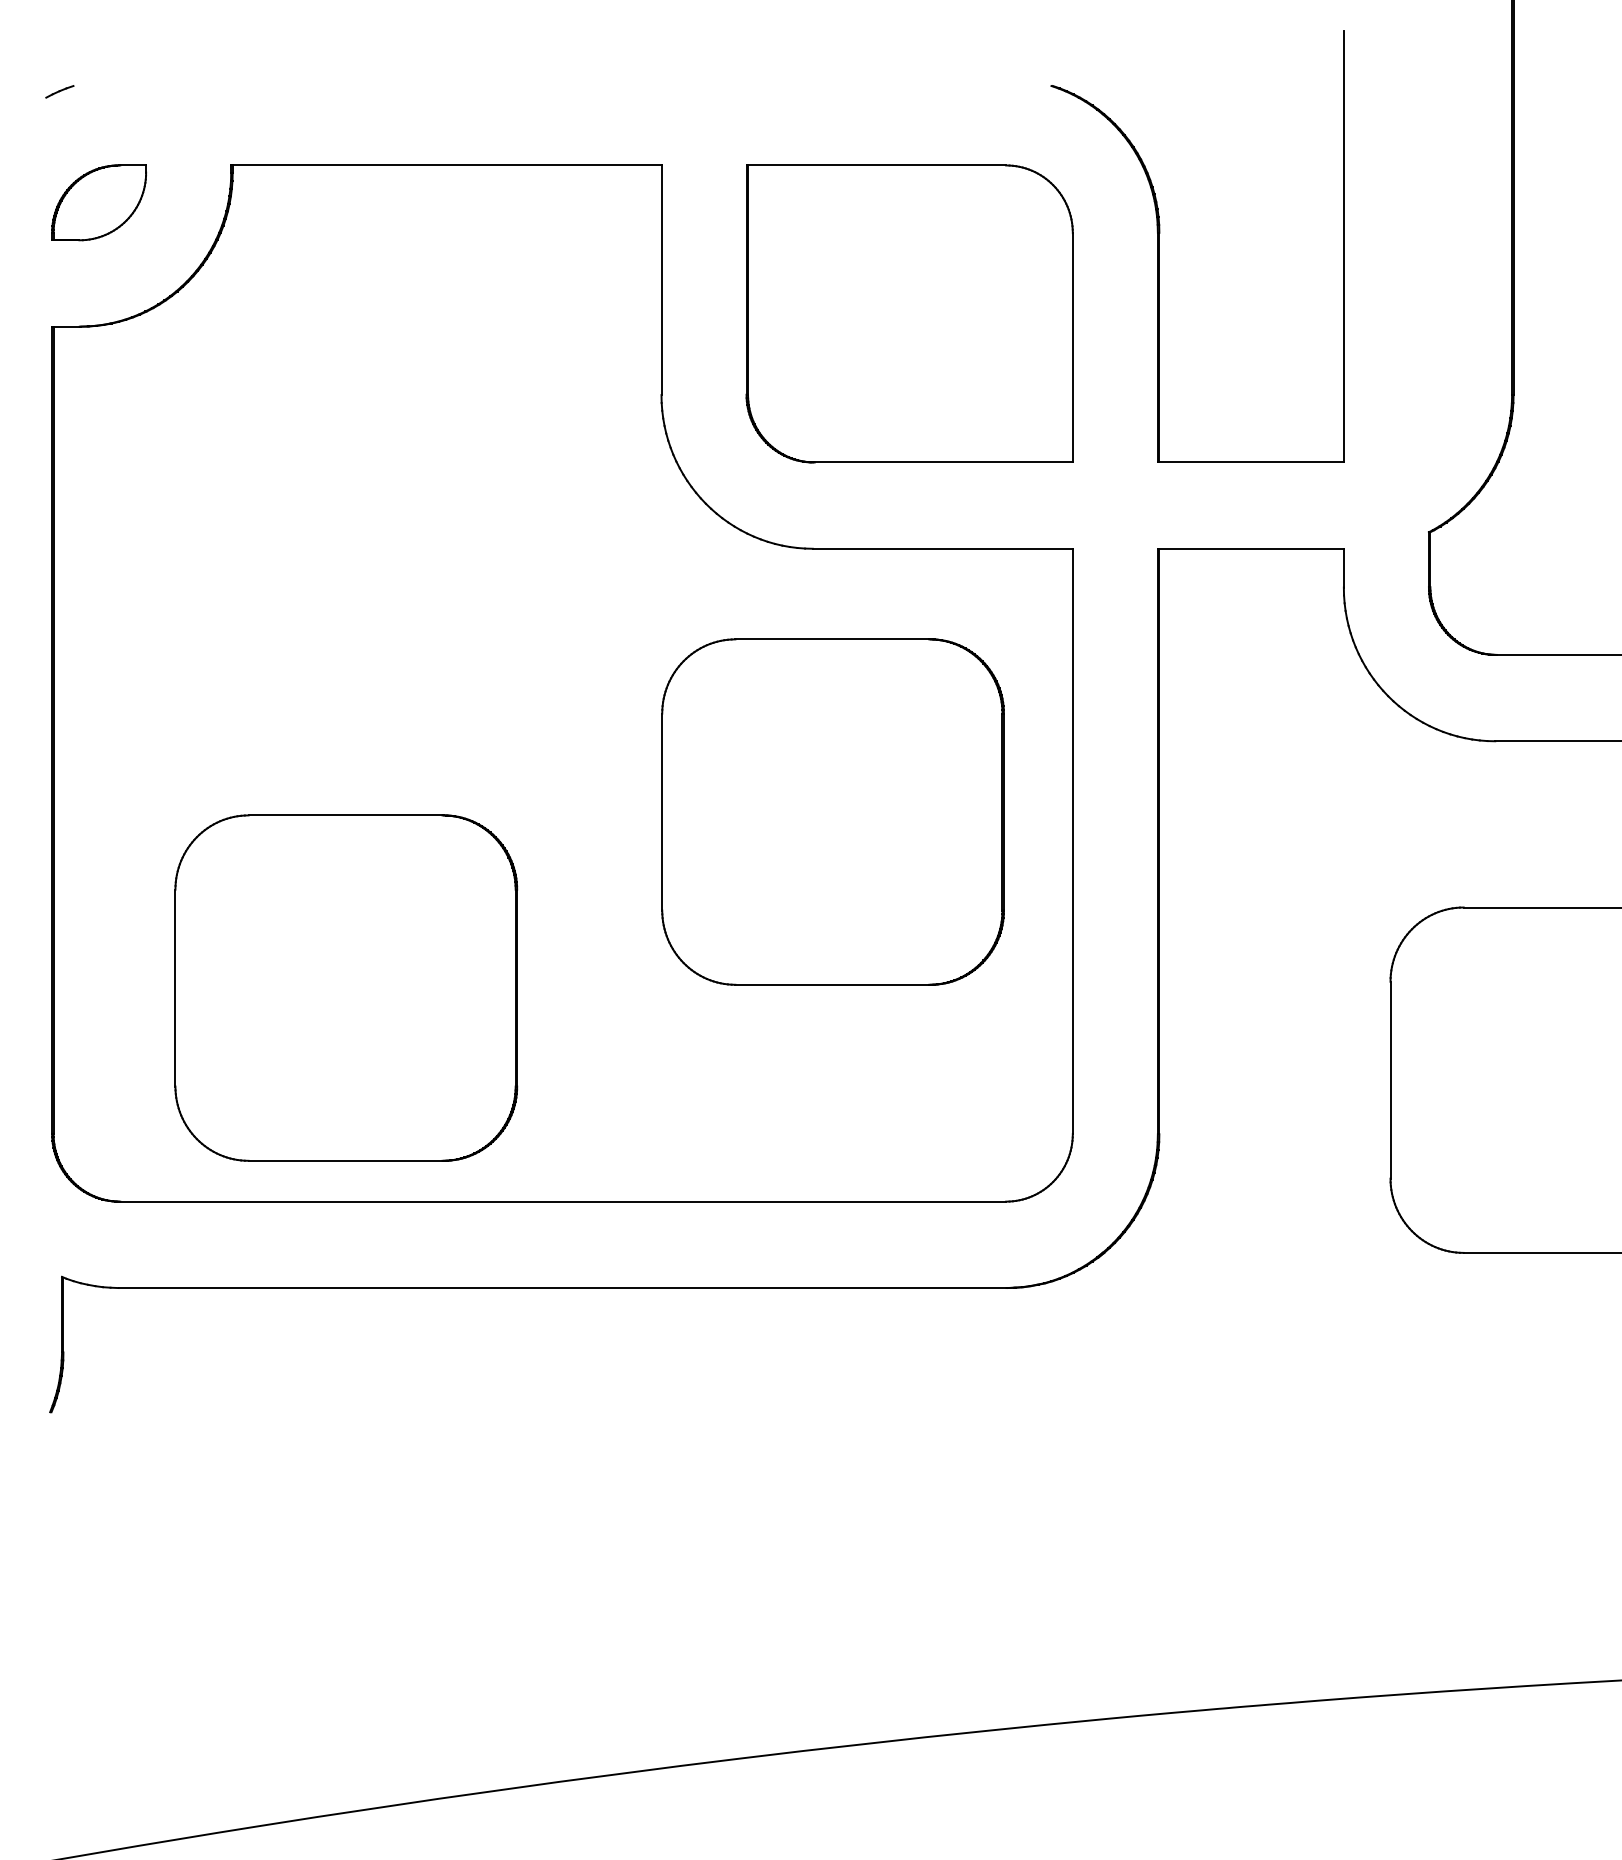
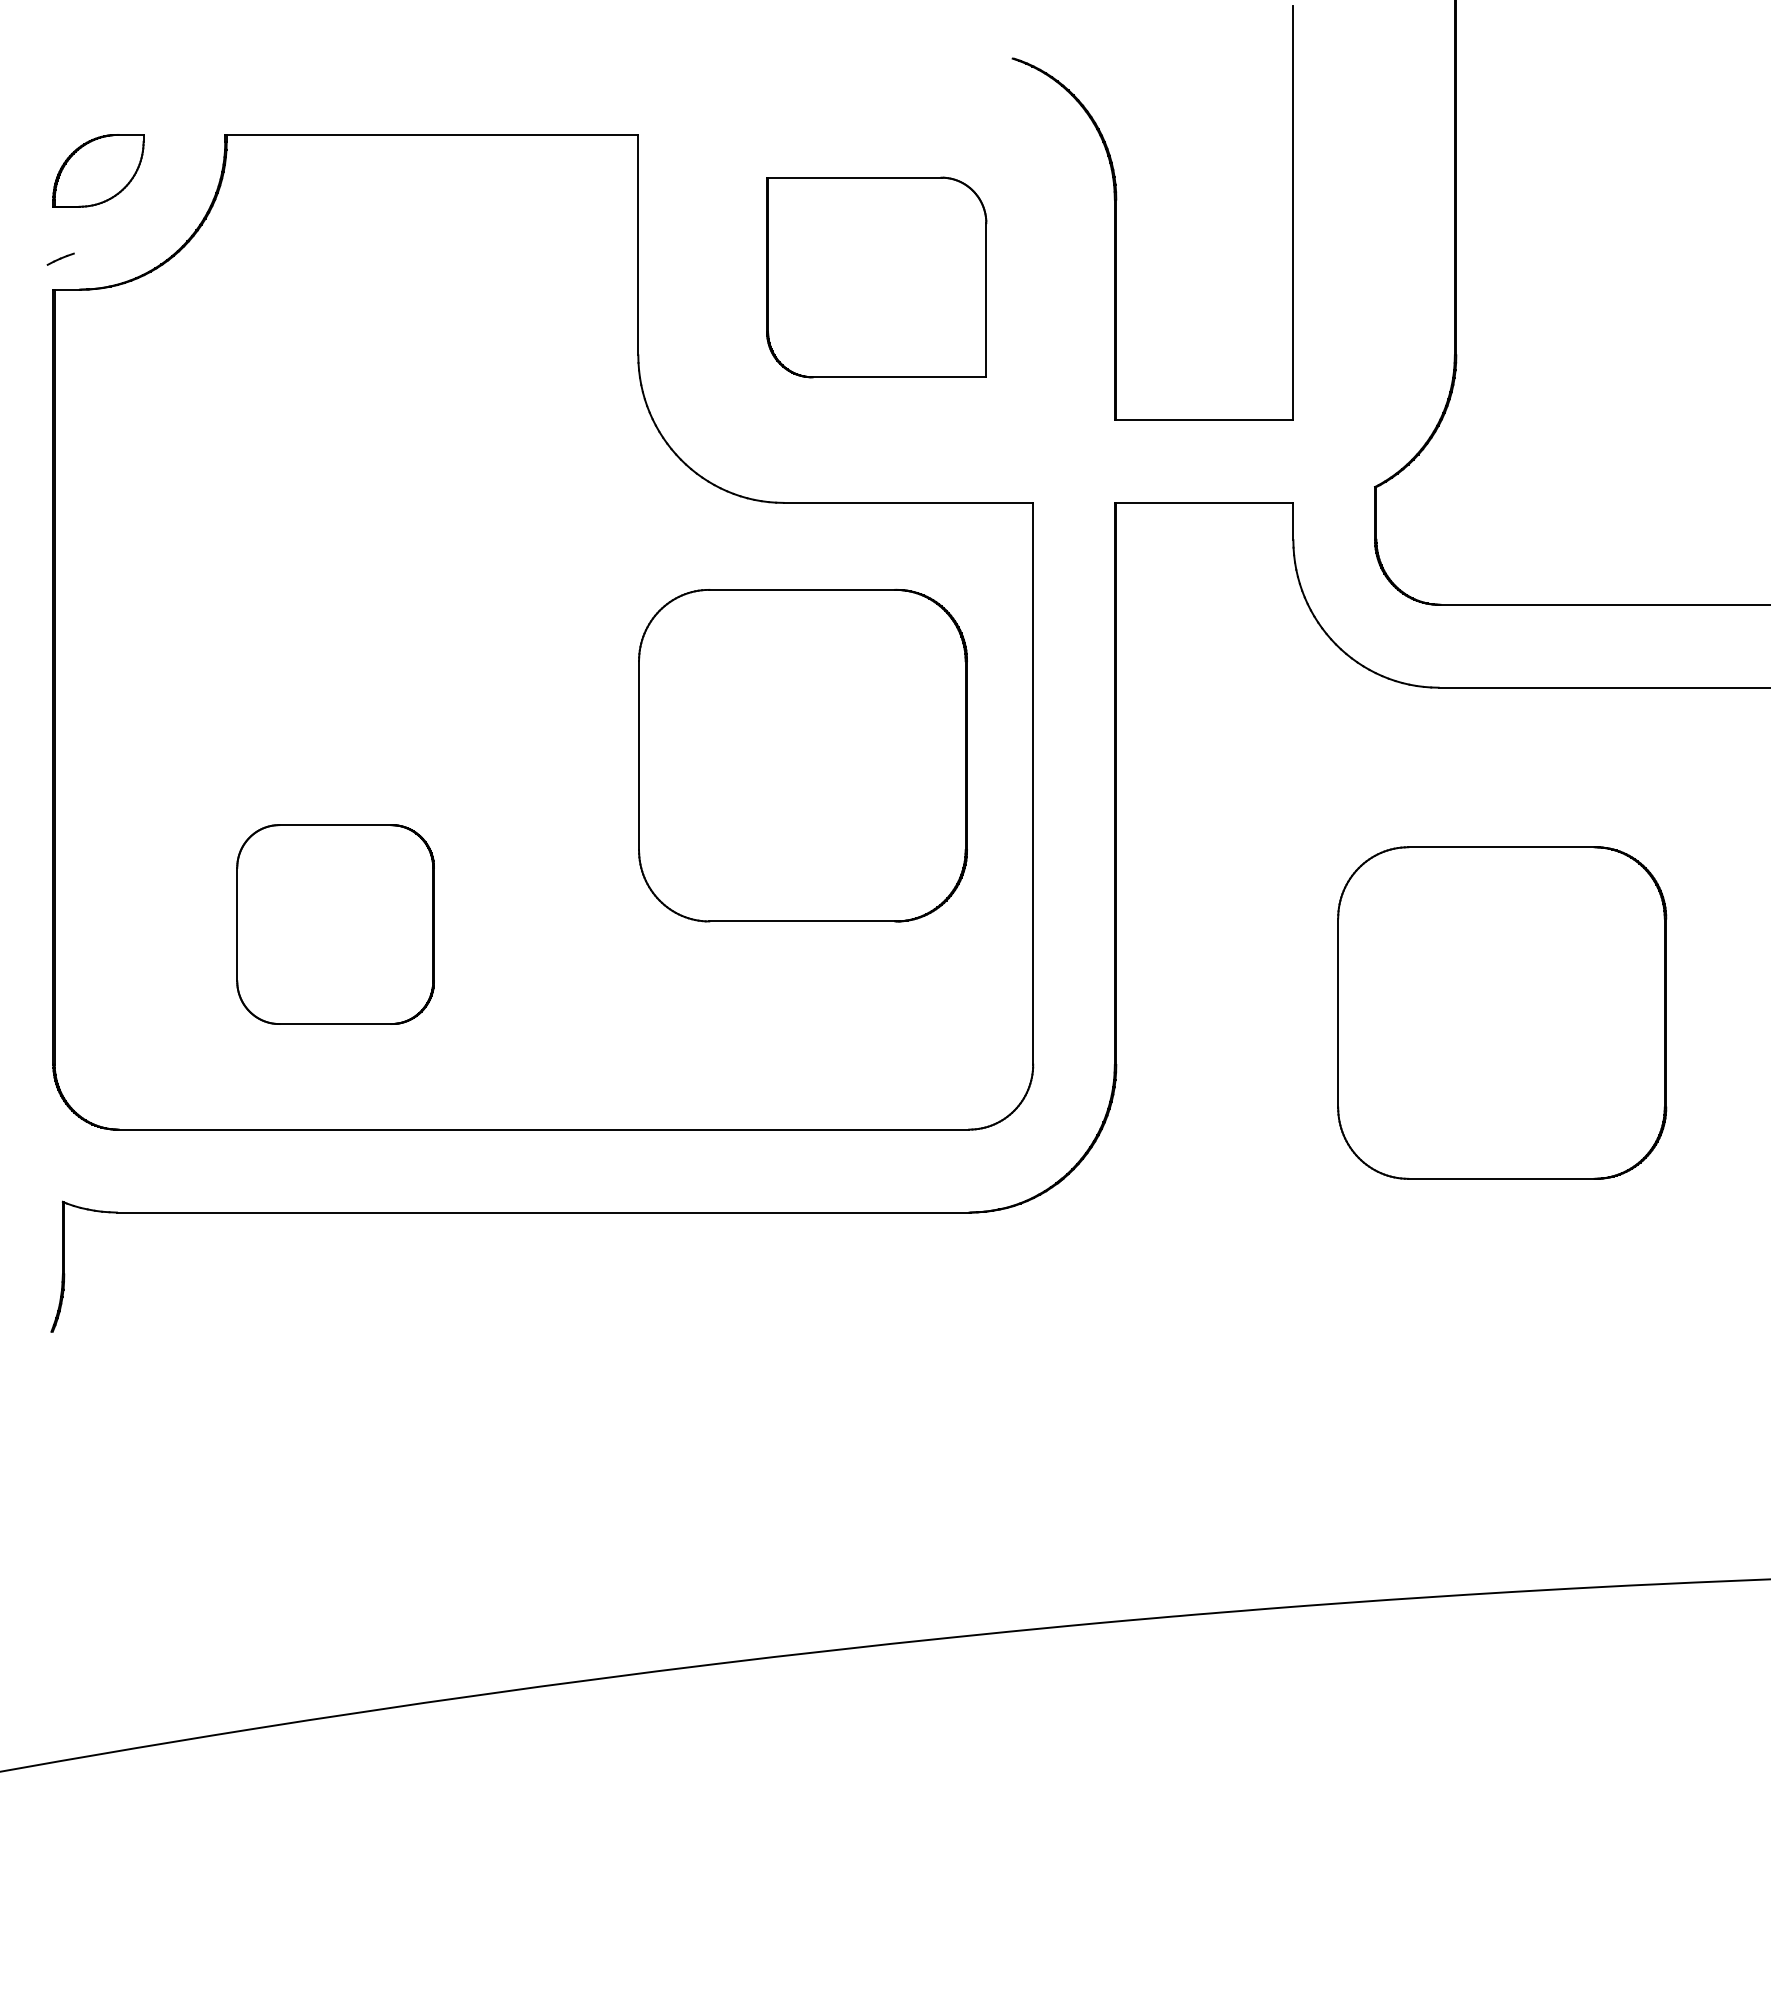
line: (59, 91) -> (60, 258), moved
part: (909, 313) -> (876, 277), size x0.7
part: (346, 987) -> (335, 924), size x0.6

